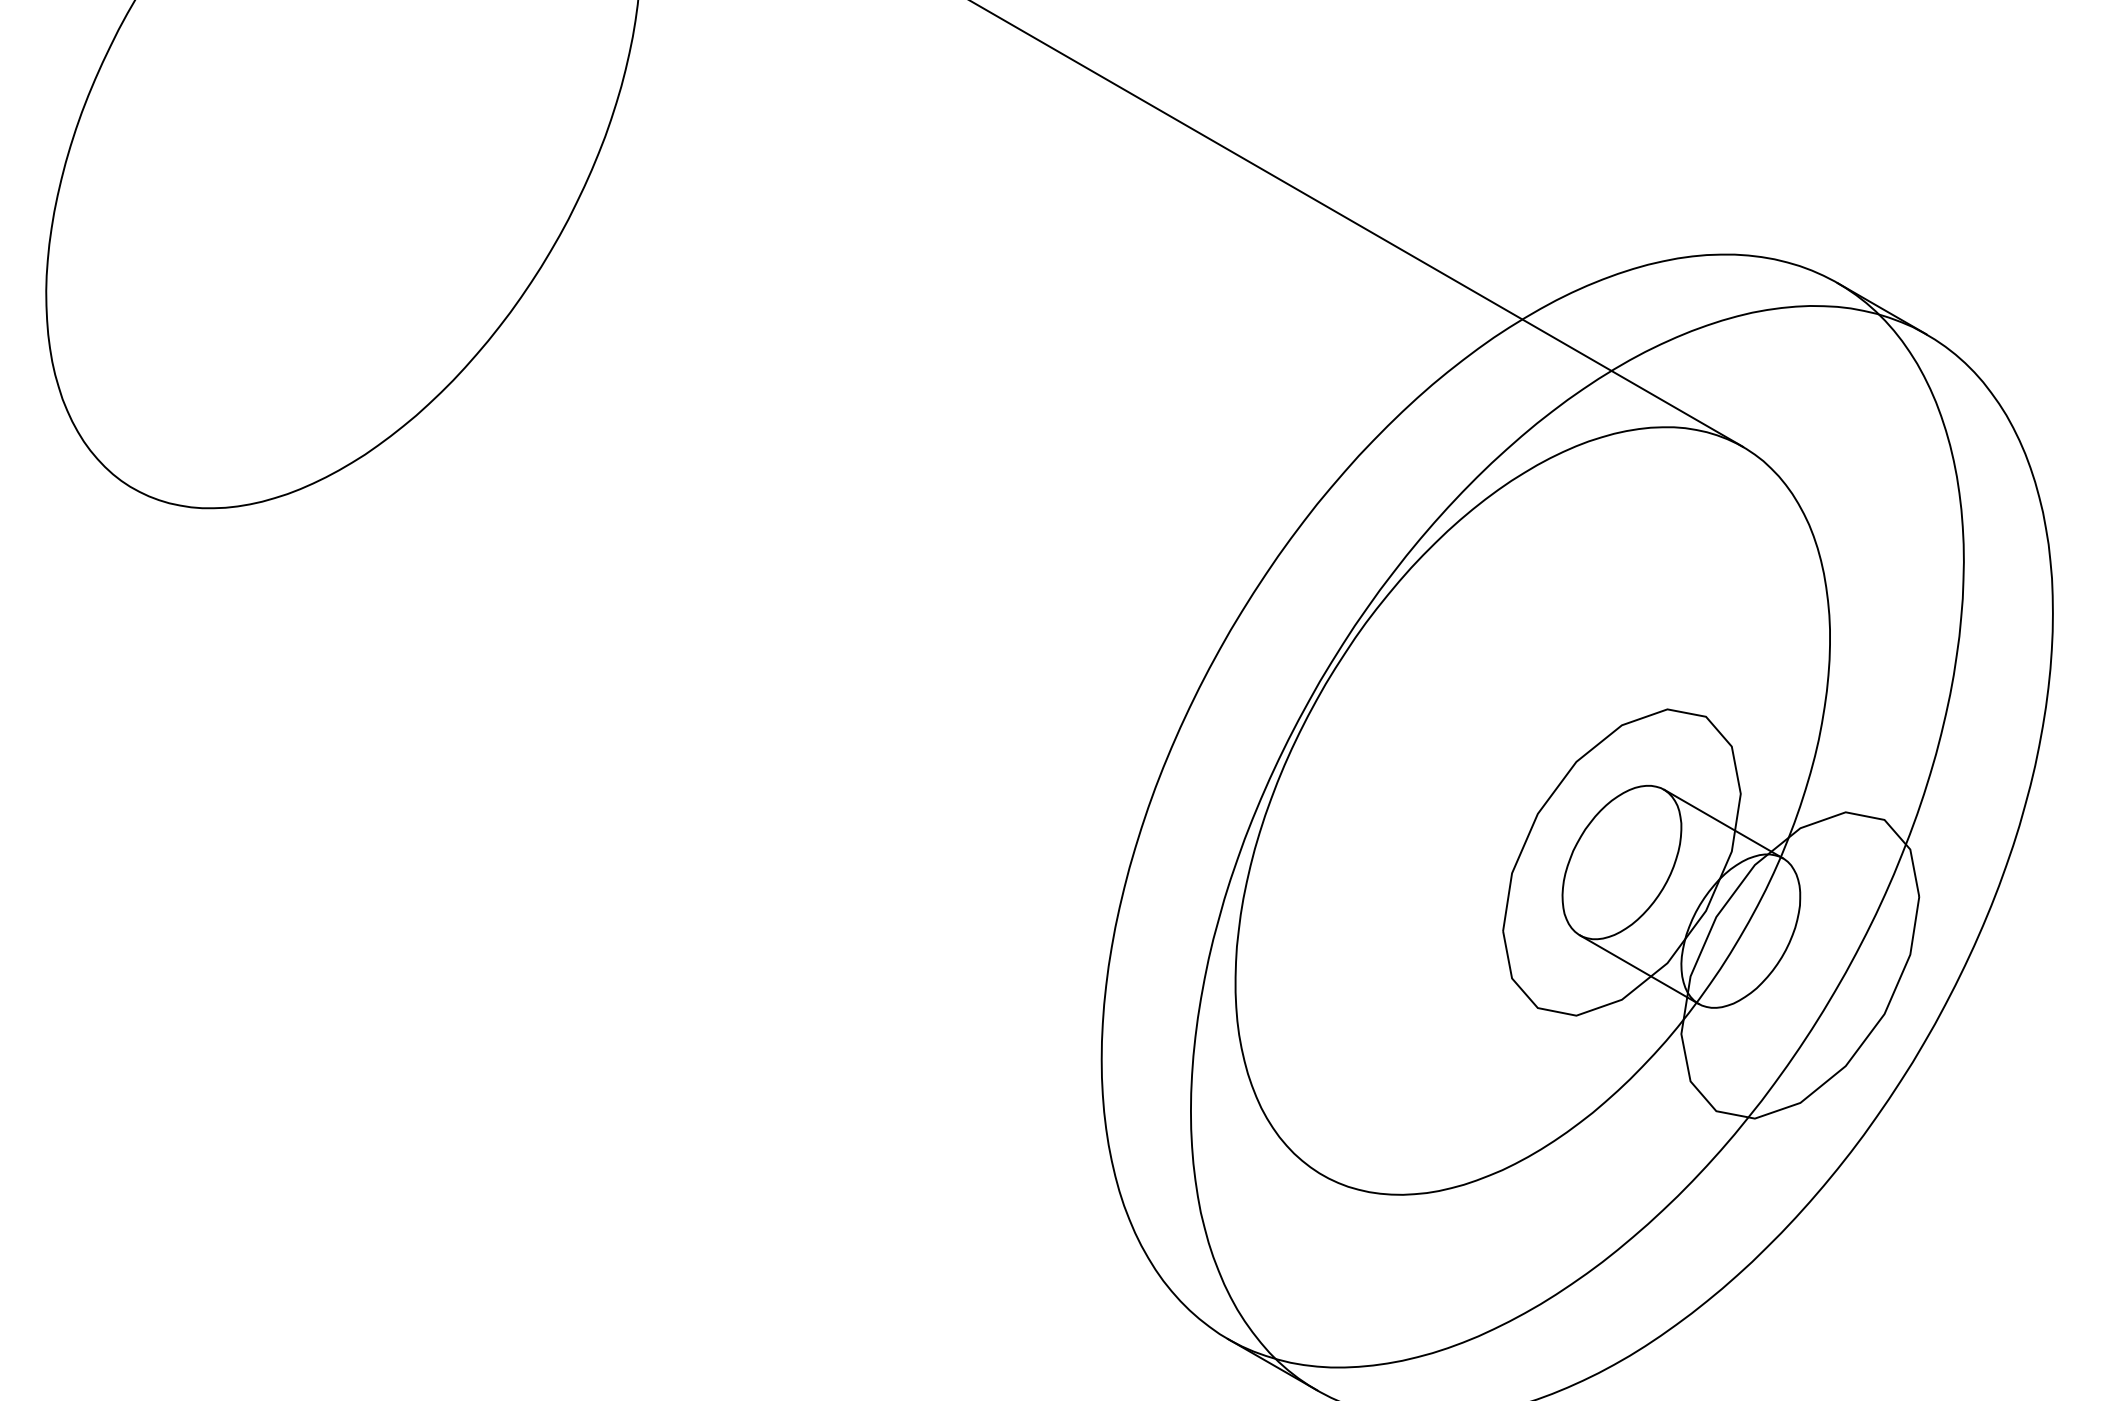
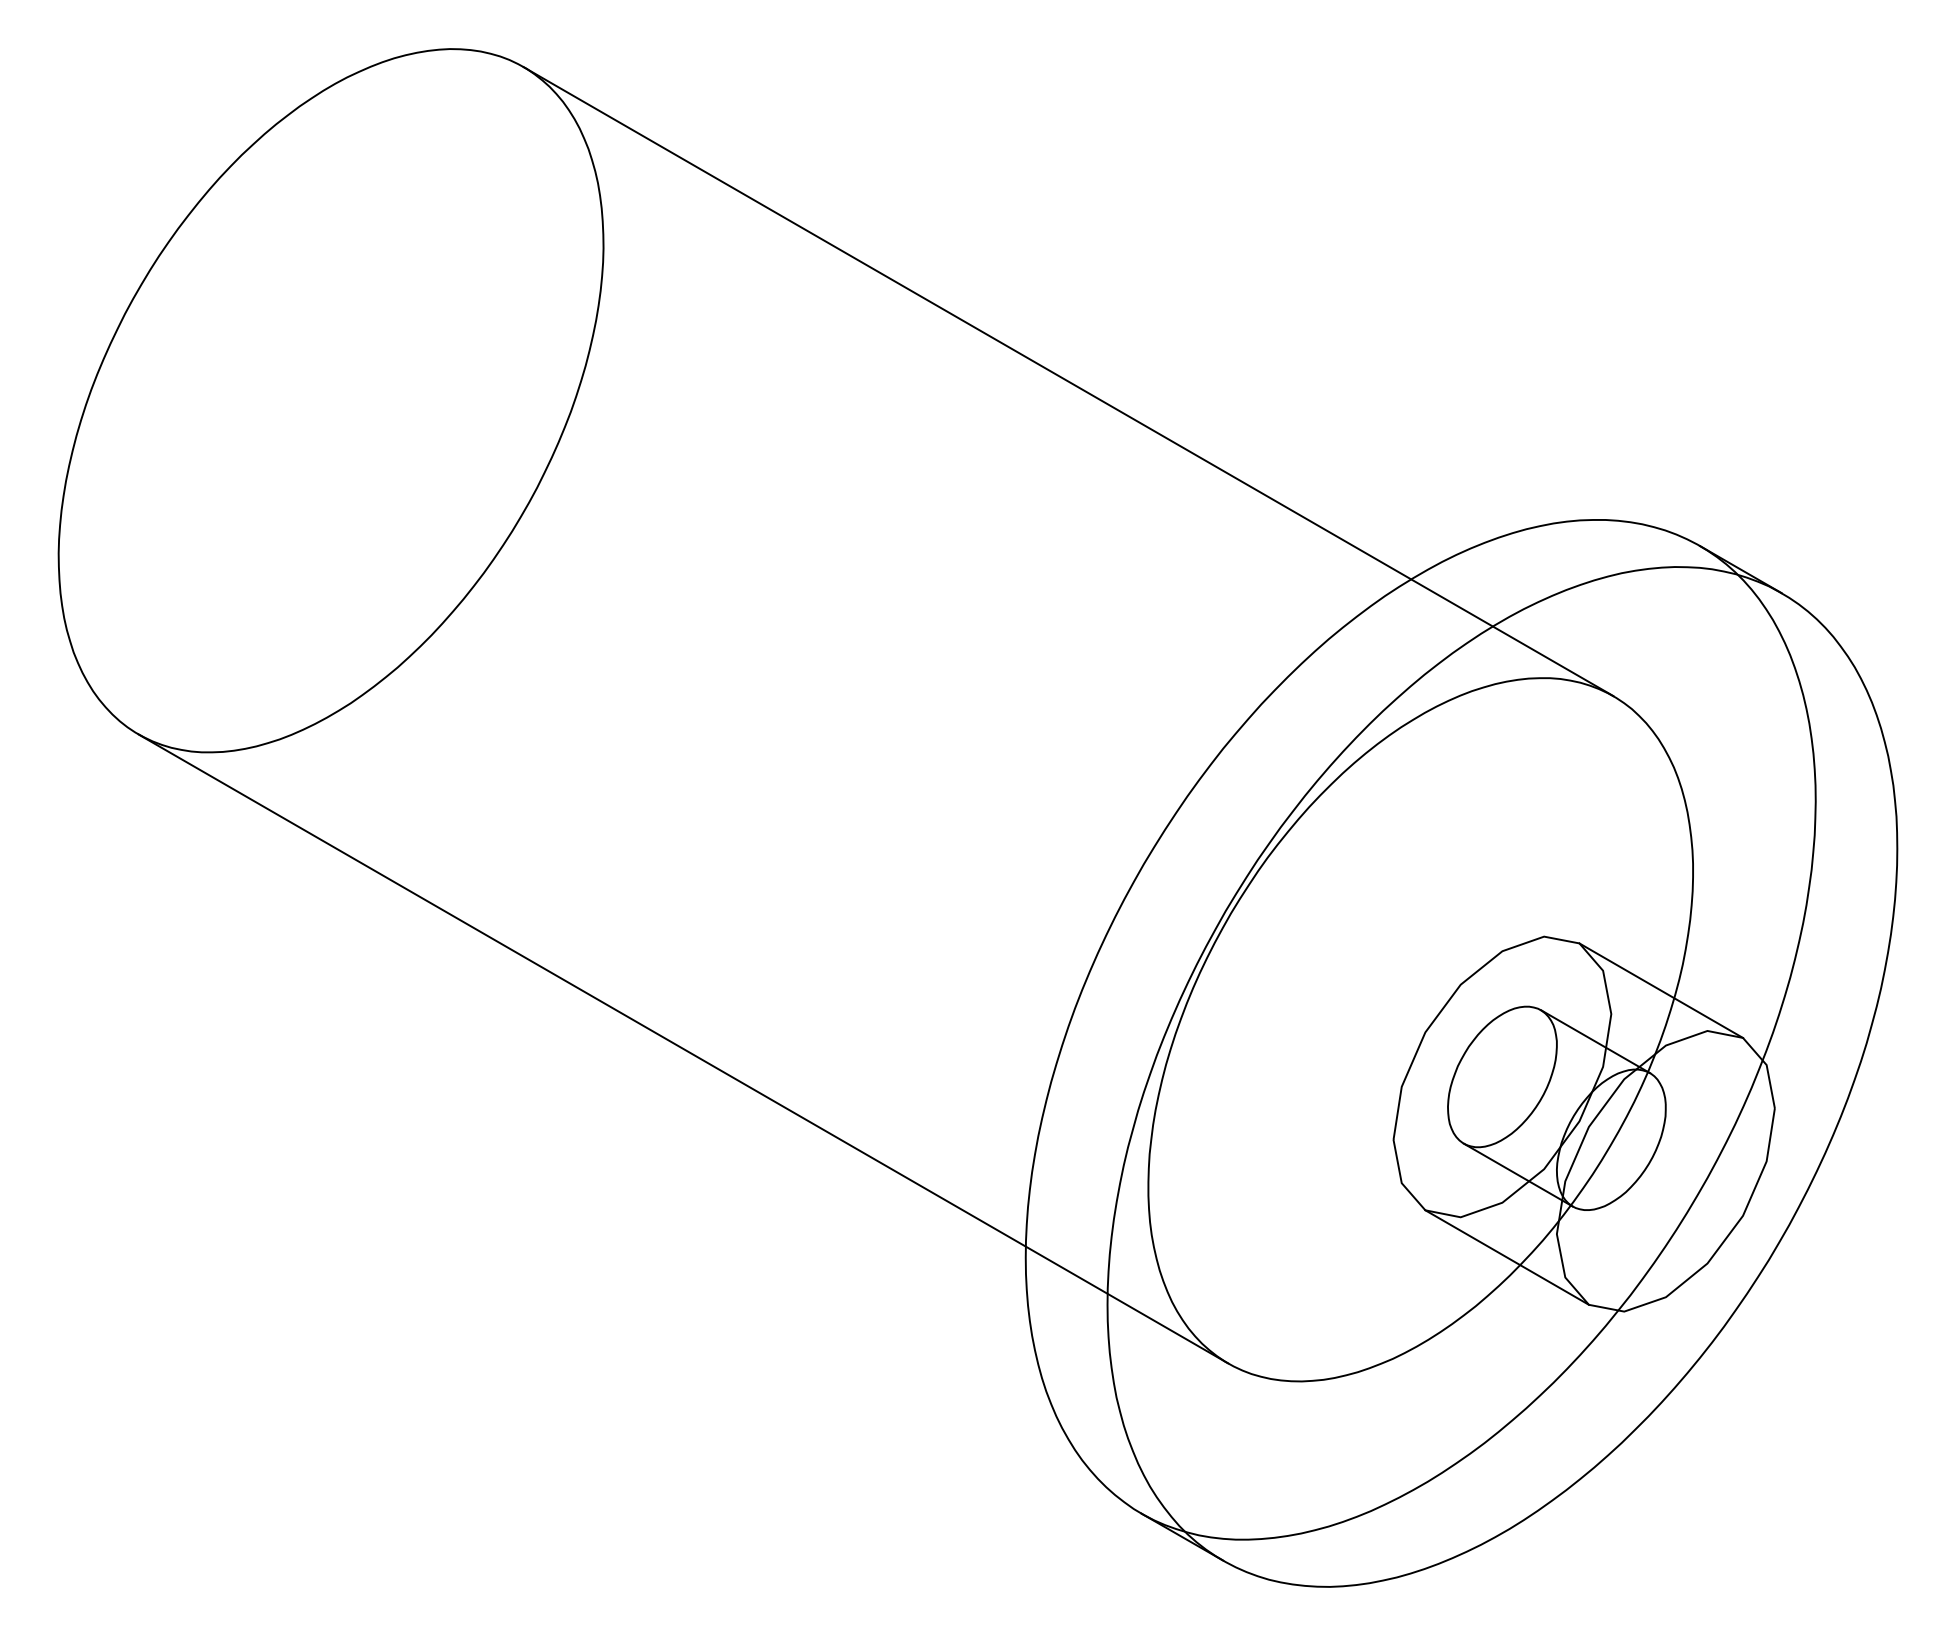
line: (1795, 768) -> (1661, 990), added
line: (728, 831) -> (683, 1048), added
line: (1626, 1059) -> (1506, 1257), added

